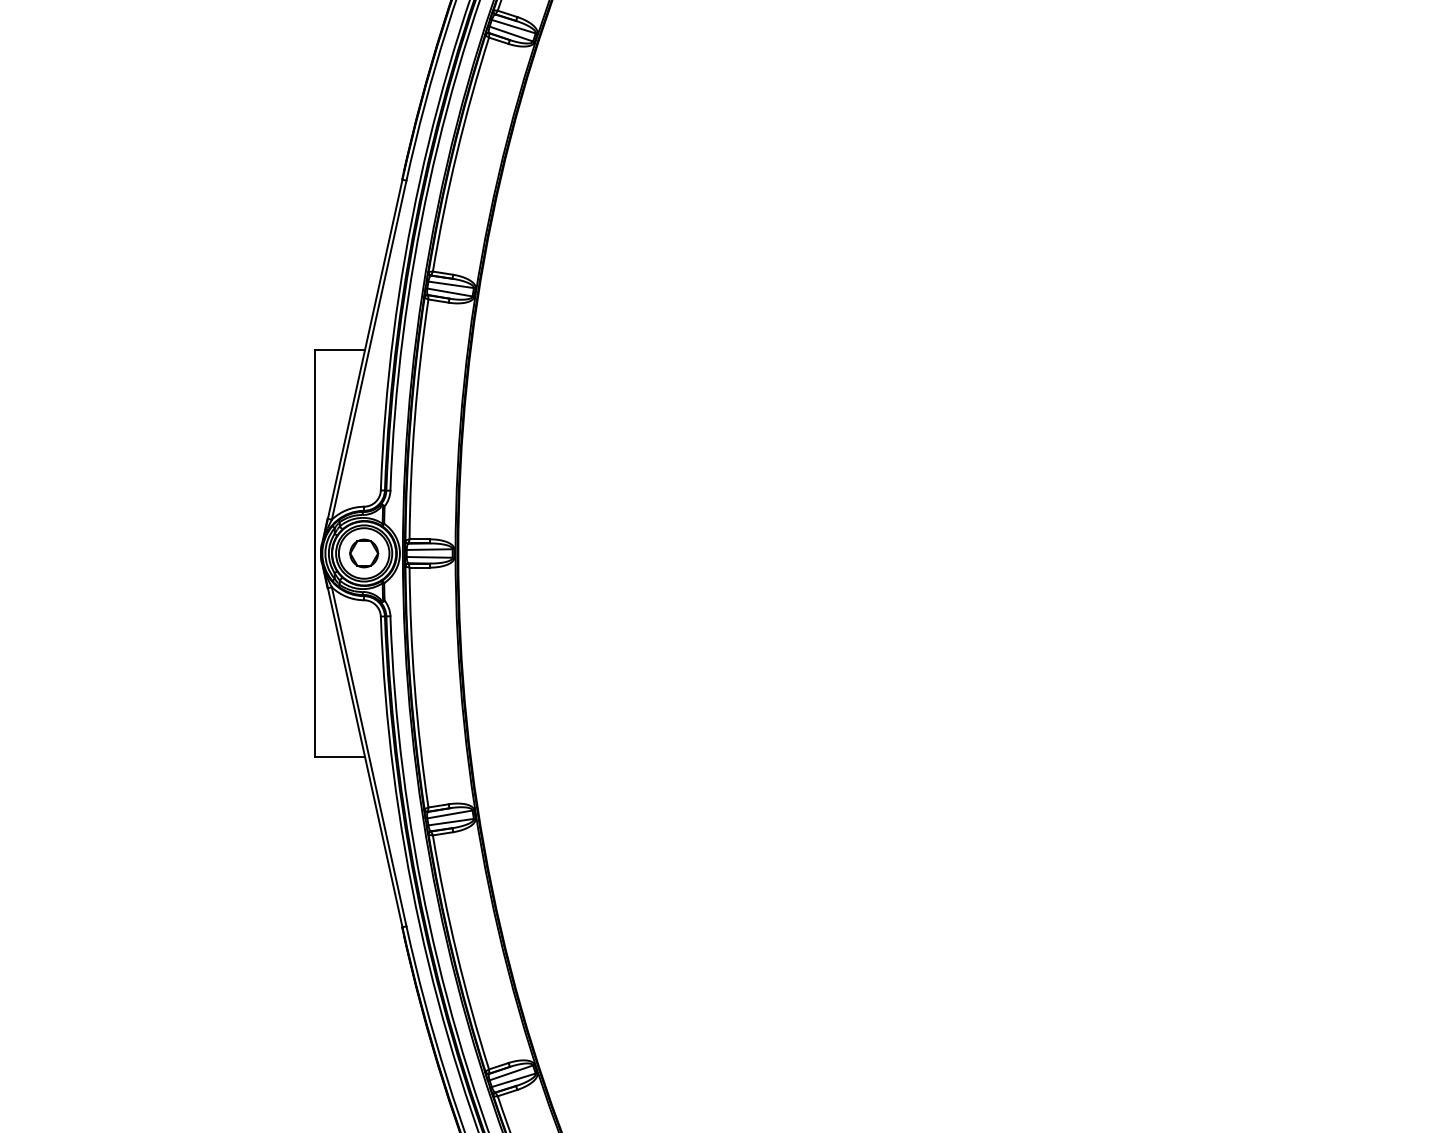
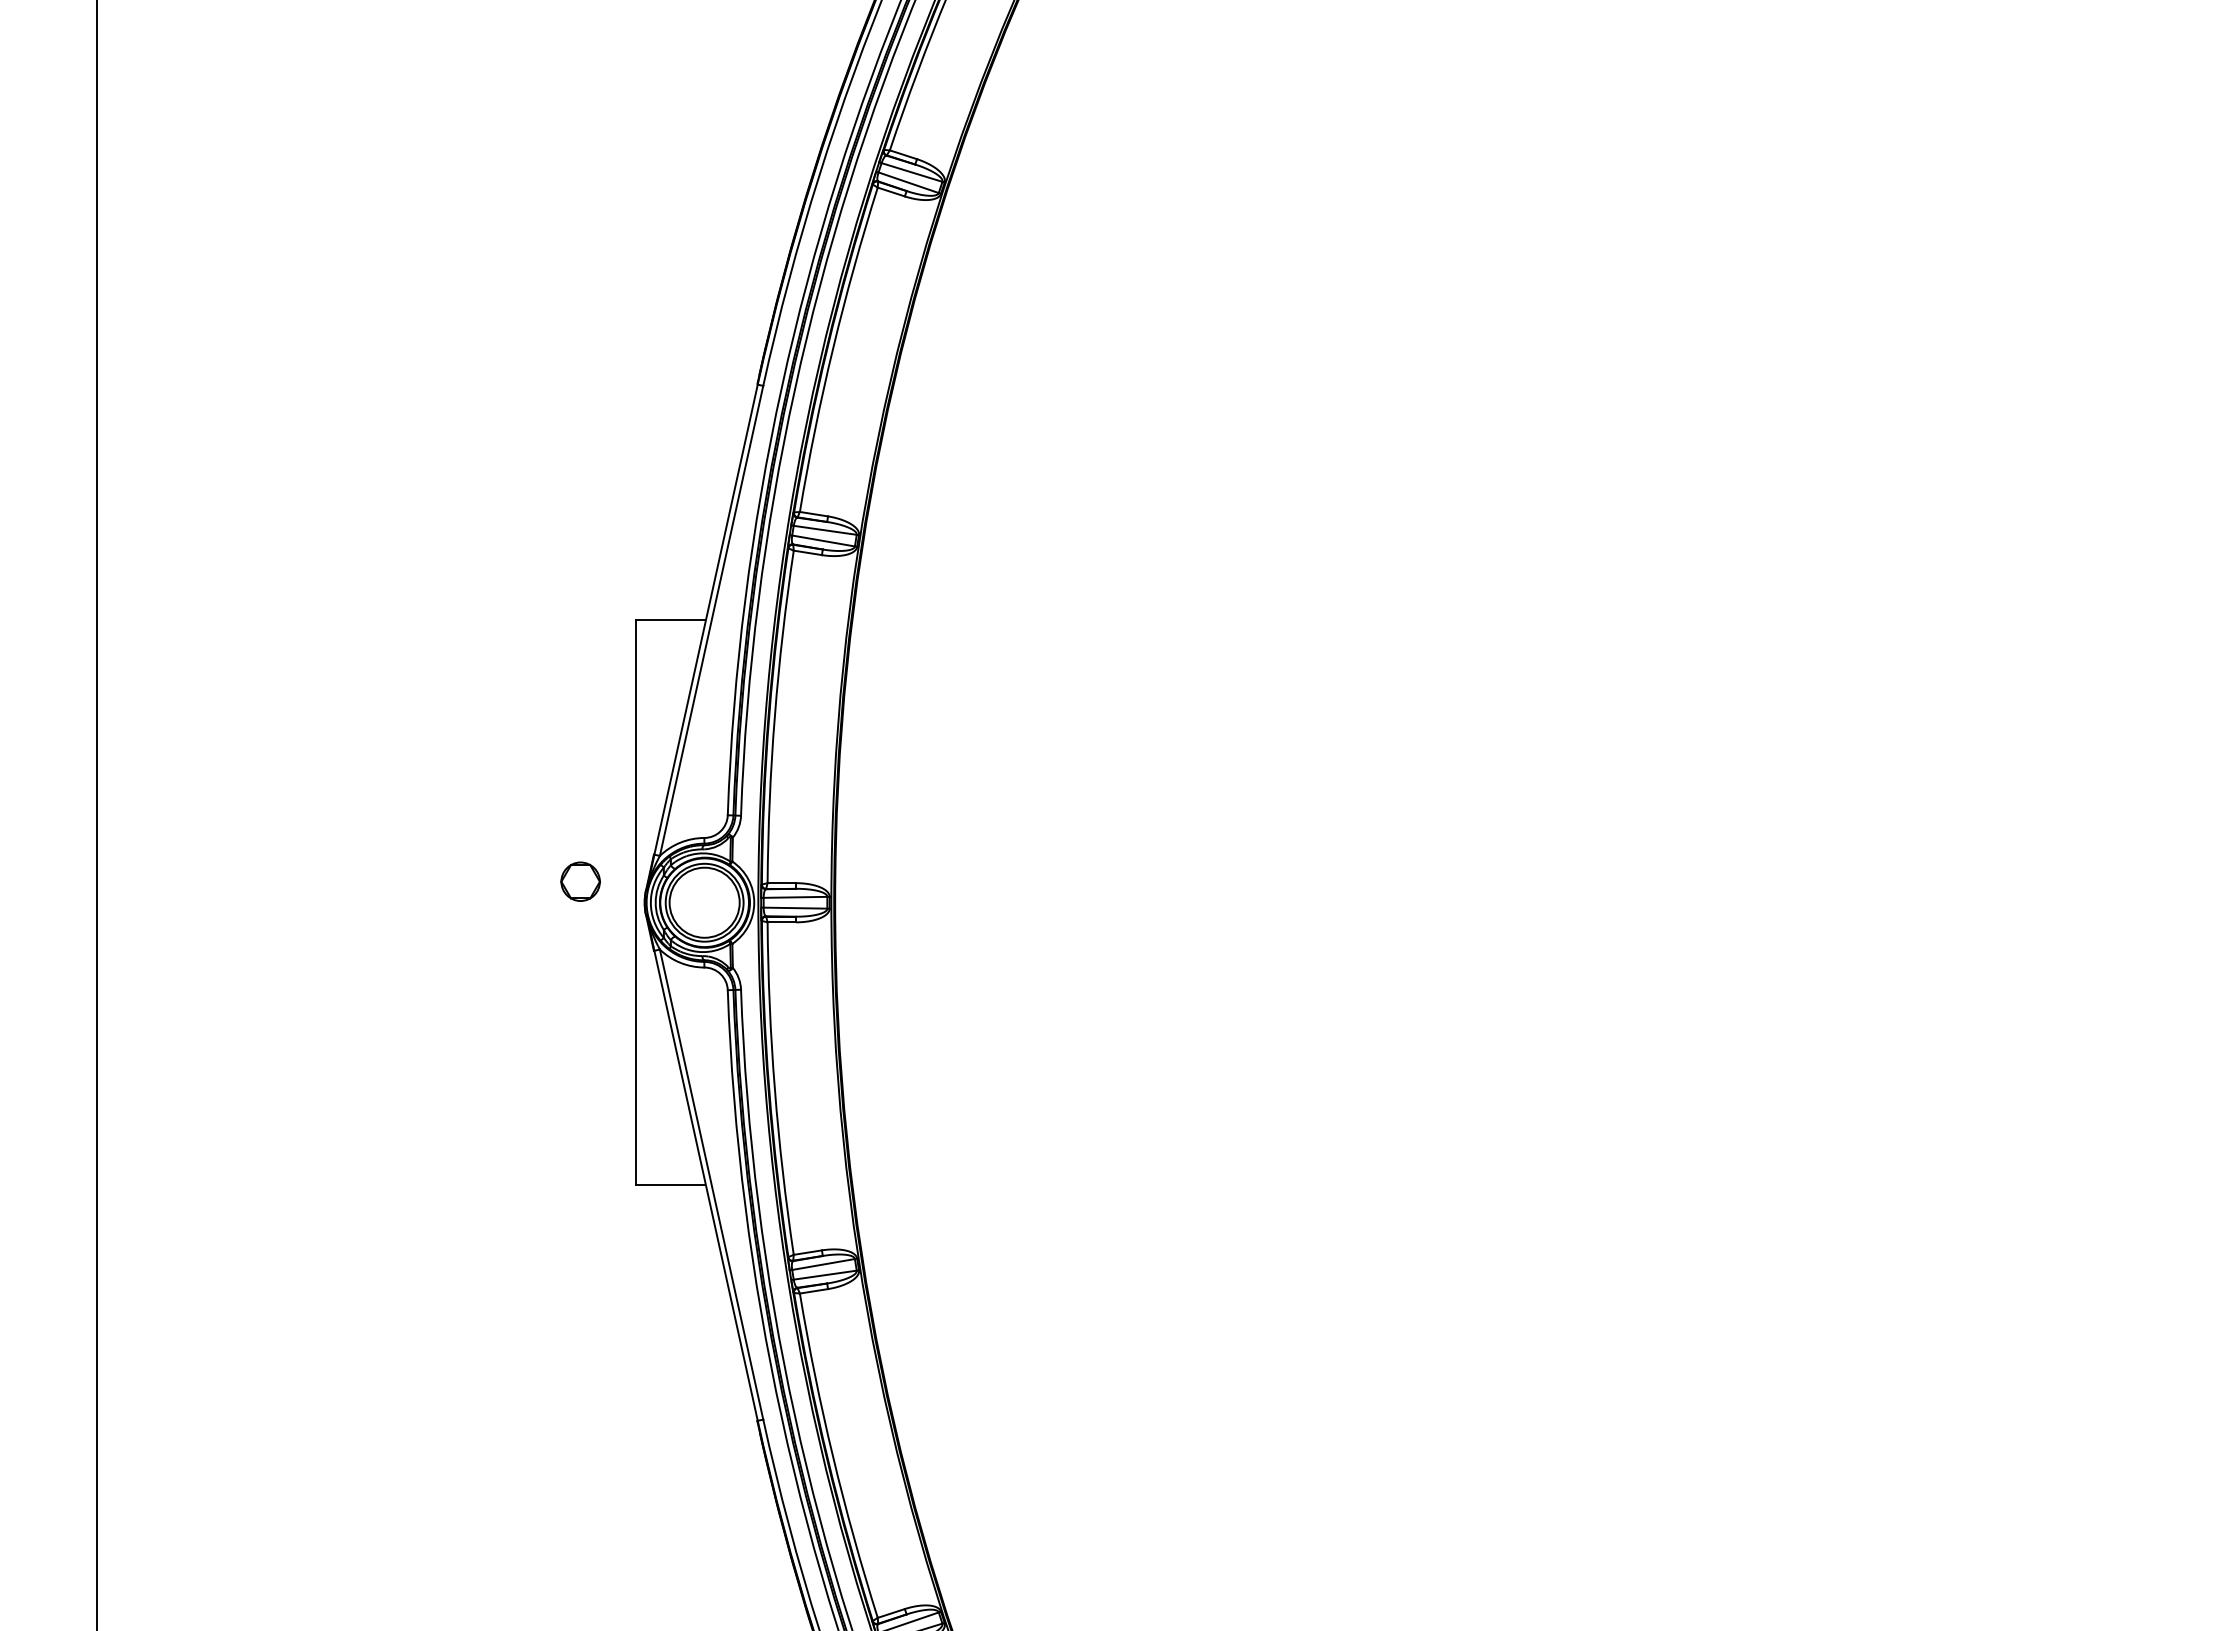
part: (364, 553) -> (580, 881), moved

